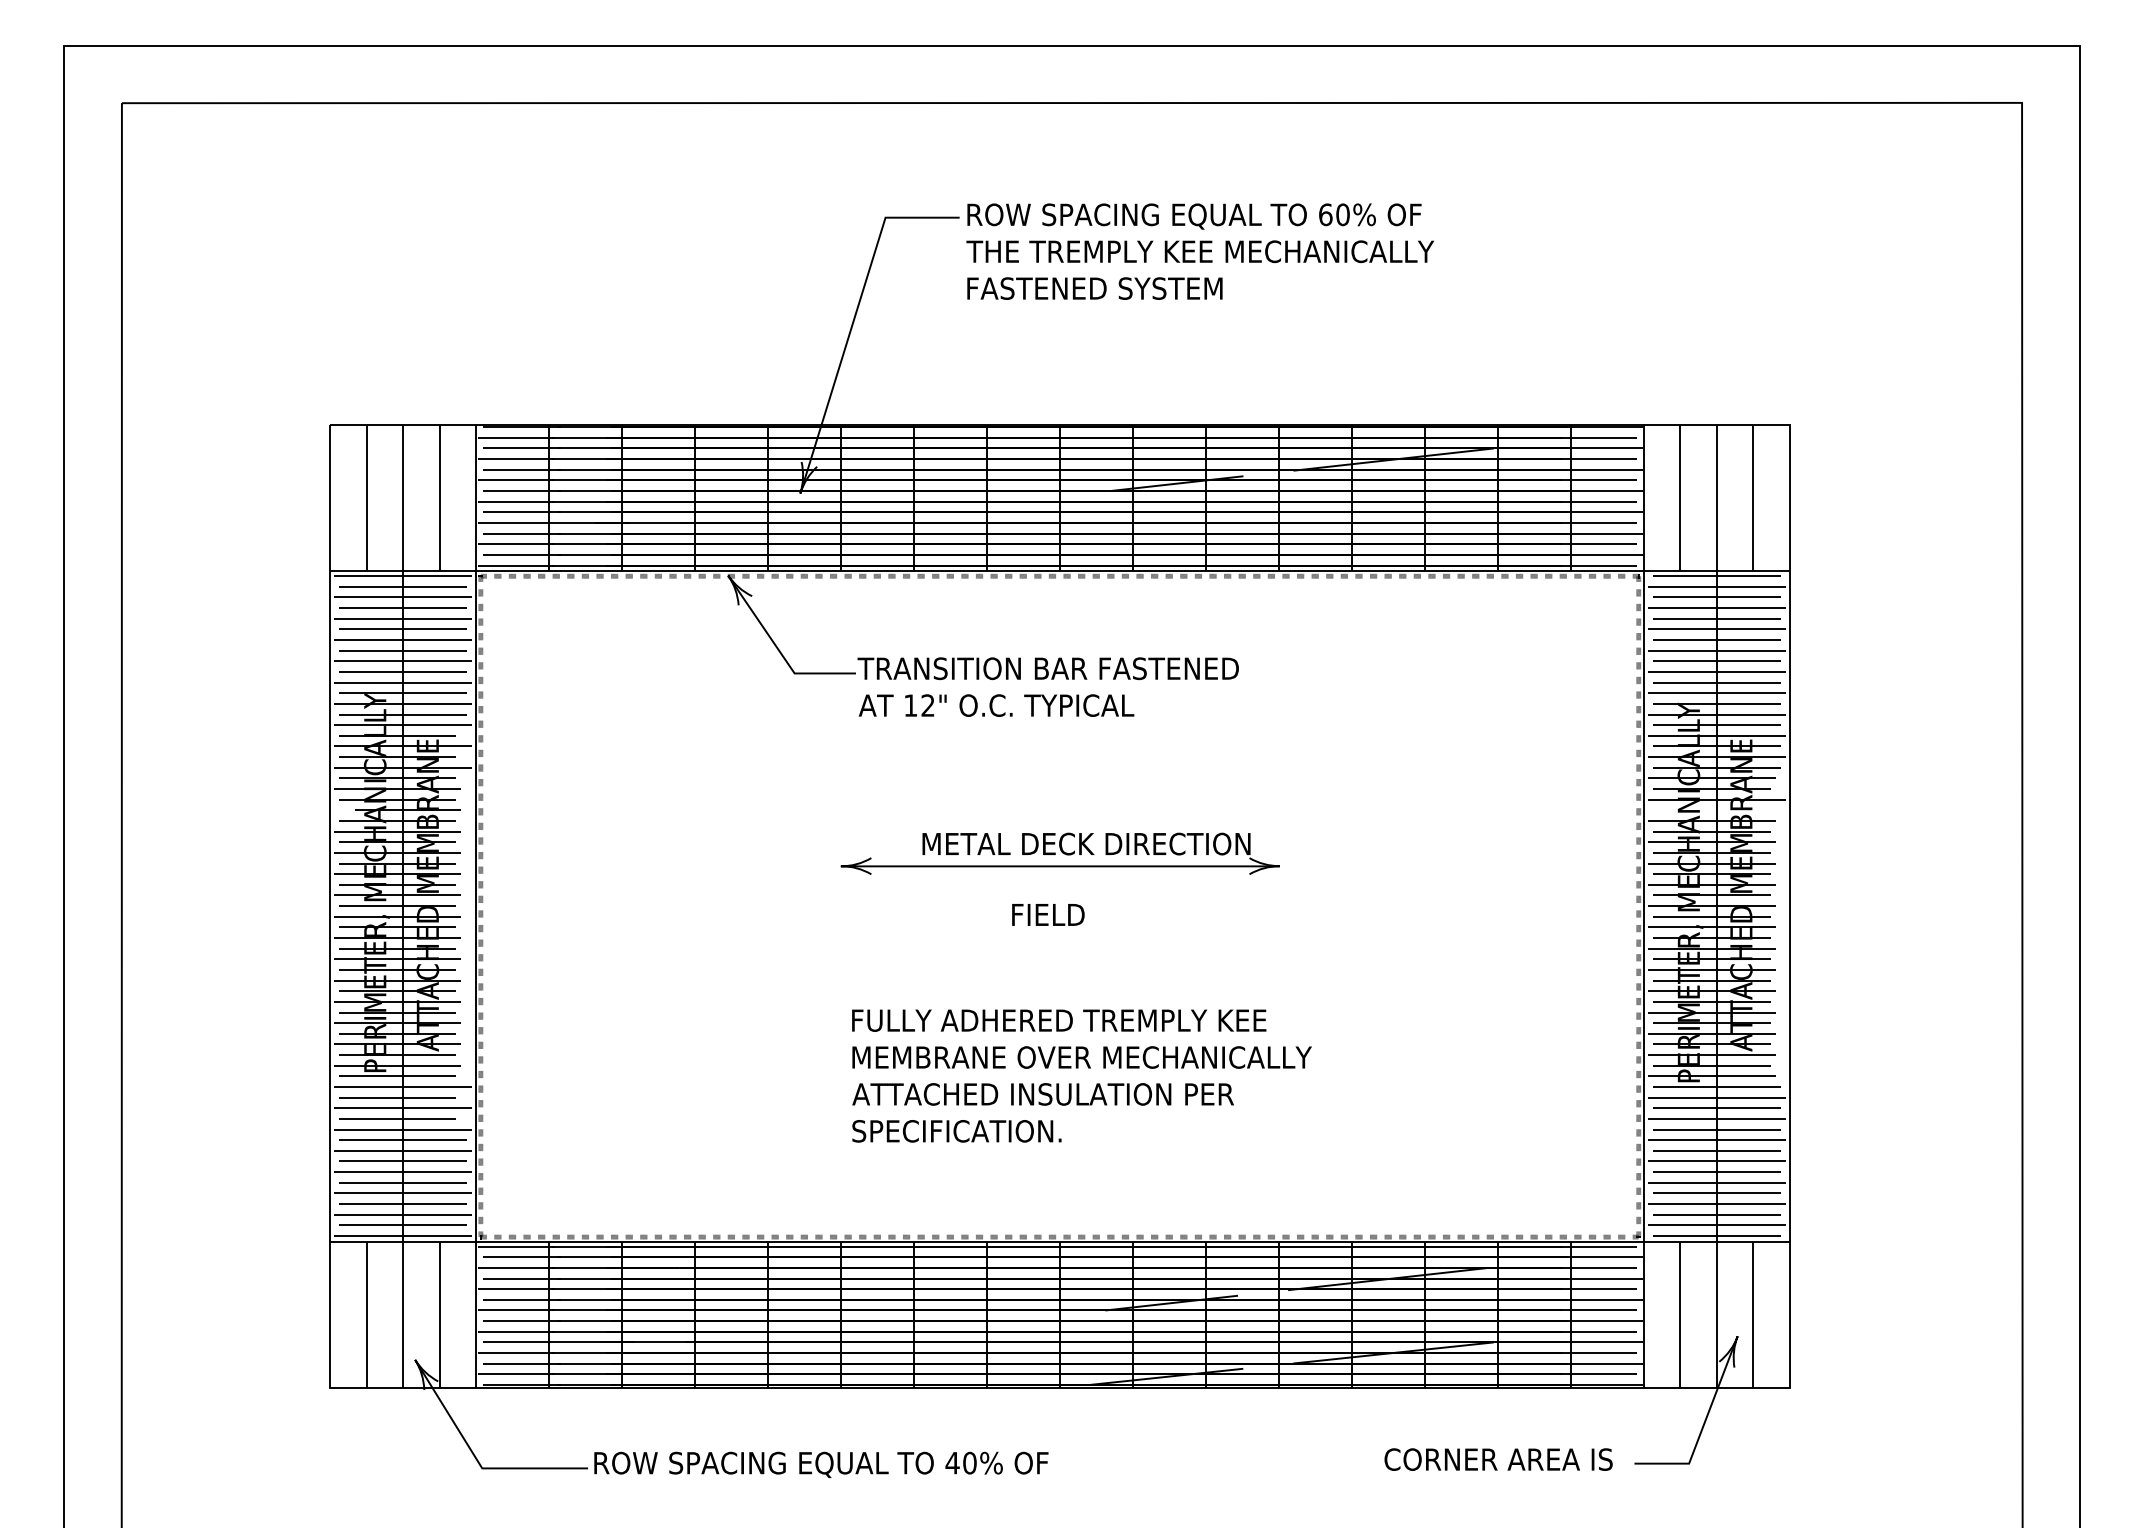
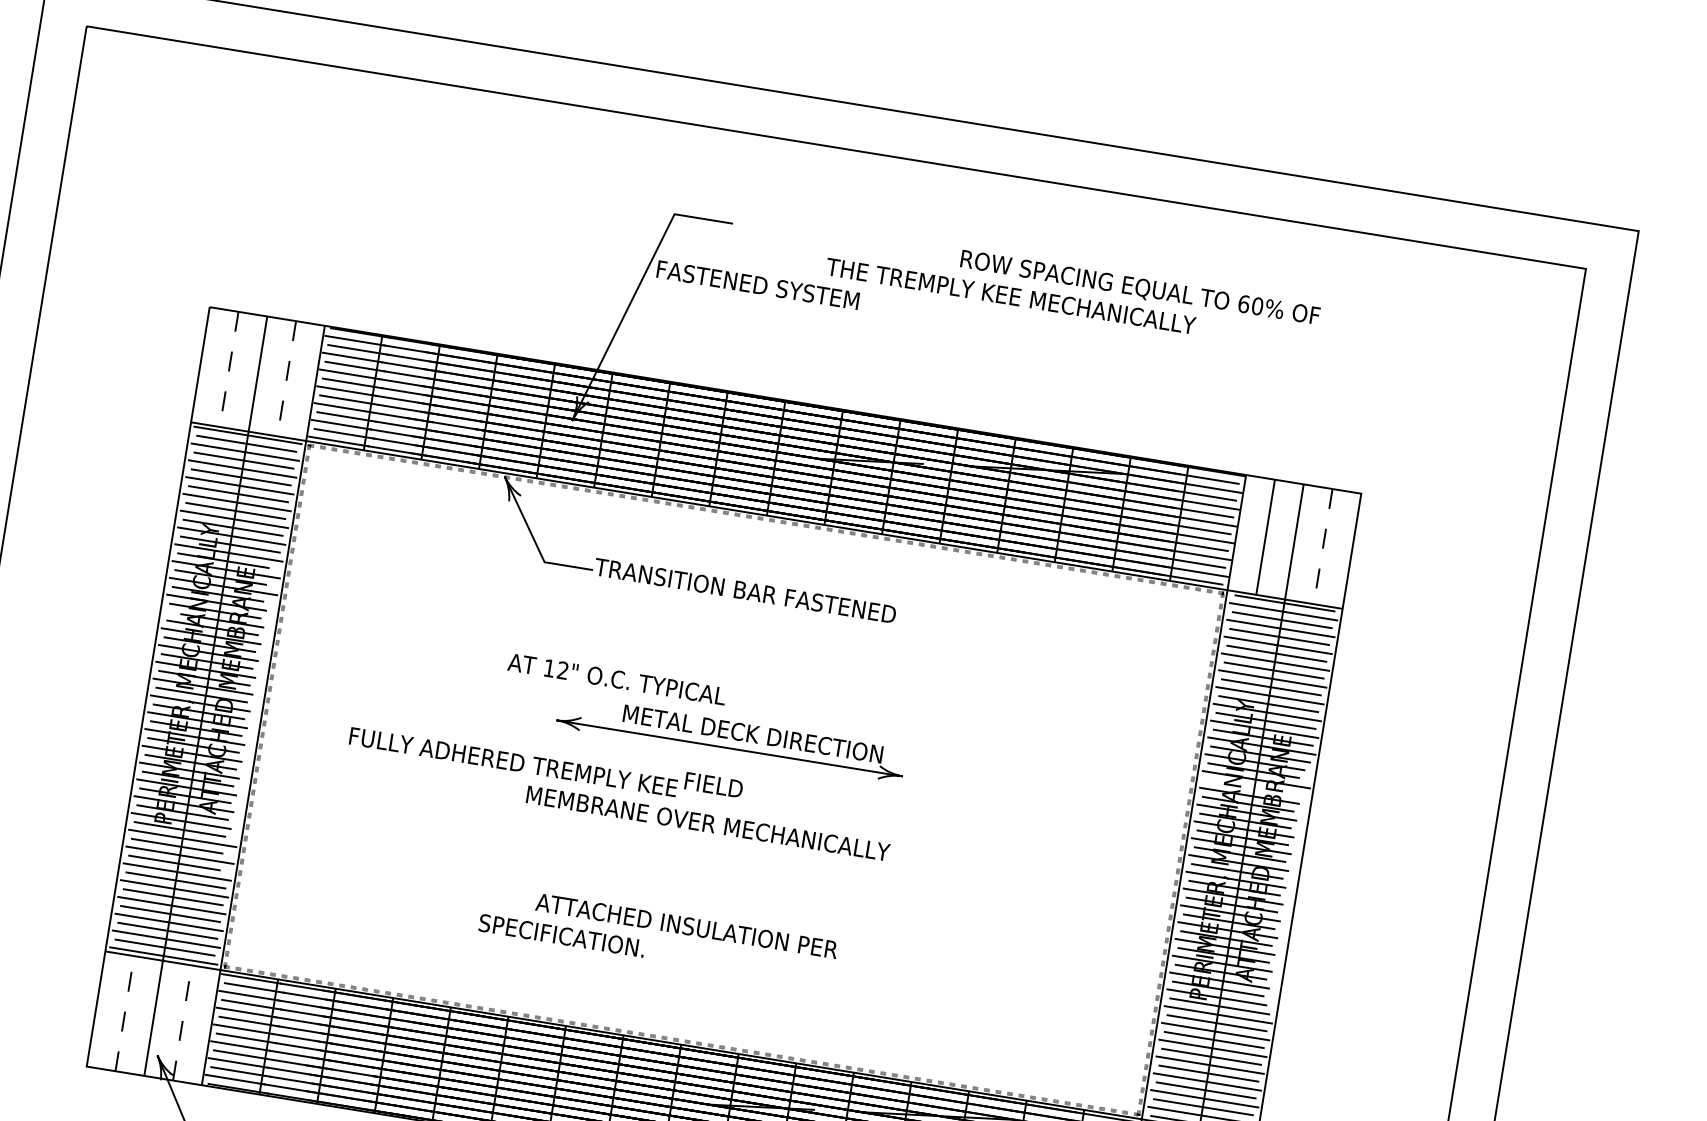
text: (1194, 216) -> (1140, 288), moved
text: (1199, 251) -> (1010, 295), moved
text: (1094, 288) -> (757, 285), moved
line: (366, 498) -> (229, 369), solid -> dashed
line: (439, 498) -> (286, 378), solid -> dashed
line: (1753, 498) -> (1323, 546), solid -> dashed
text: (996, 705) -> (617, 679), moved
text: (1059, 1020) -> (513, 762), moved
text: (1081, 1057) -> (707, 823), moved
text: (956, 1131) -> (561, 935), moved
line: (366, 1314) -> (124, 1013), solid -> dashed
line: (439, 1314) -> (182, 1022), solid -> dashed

